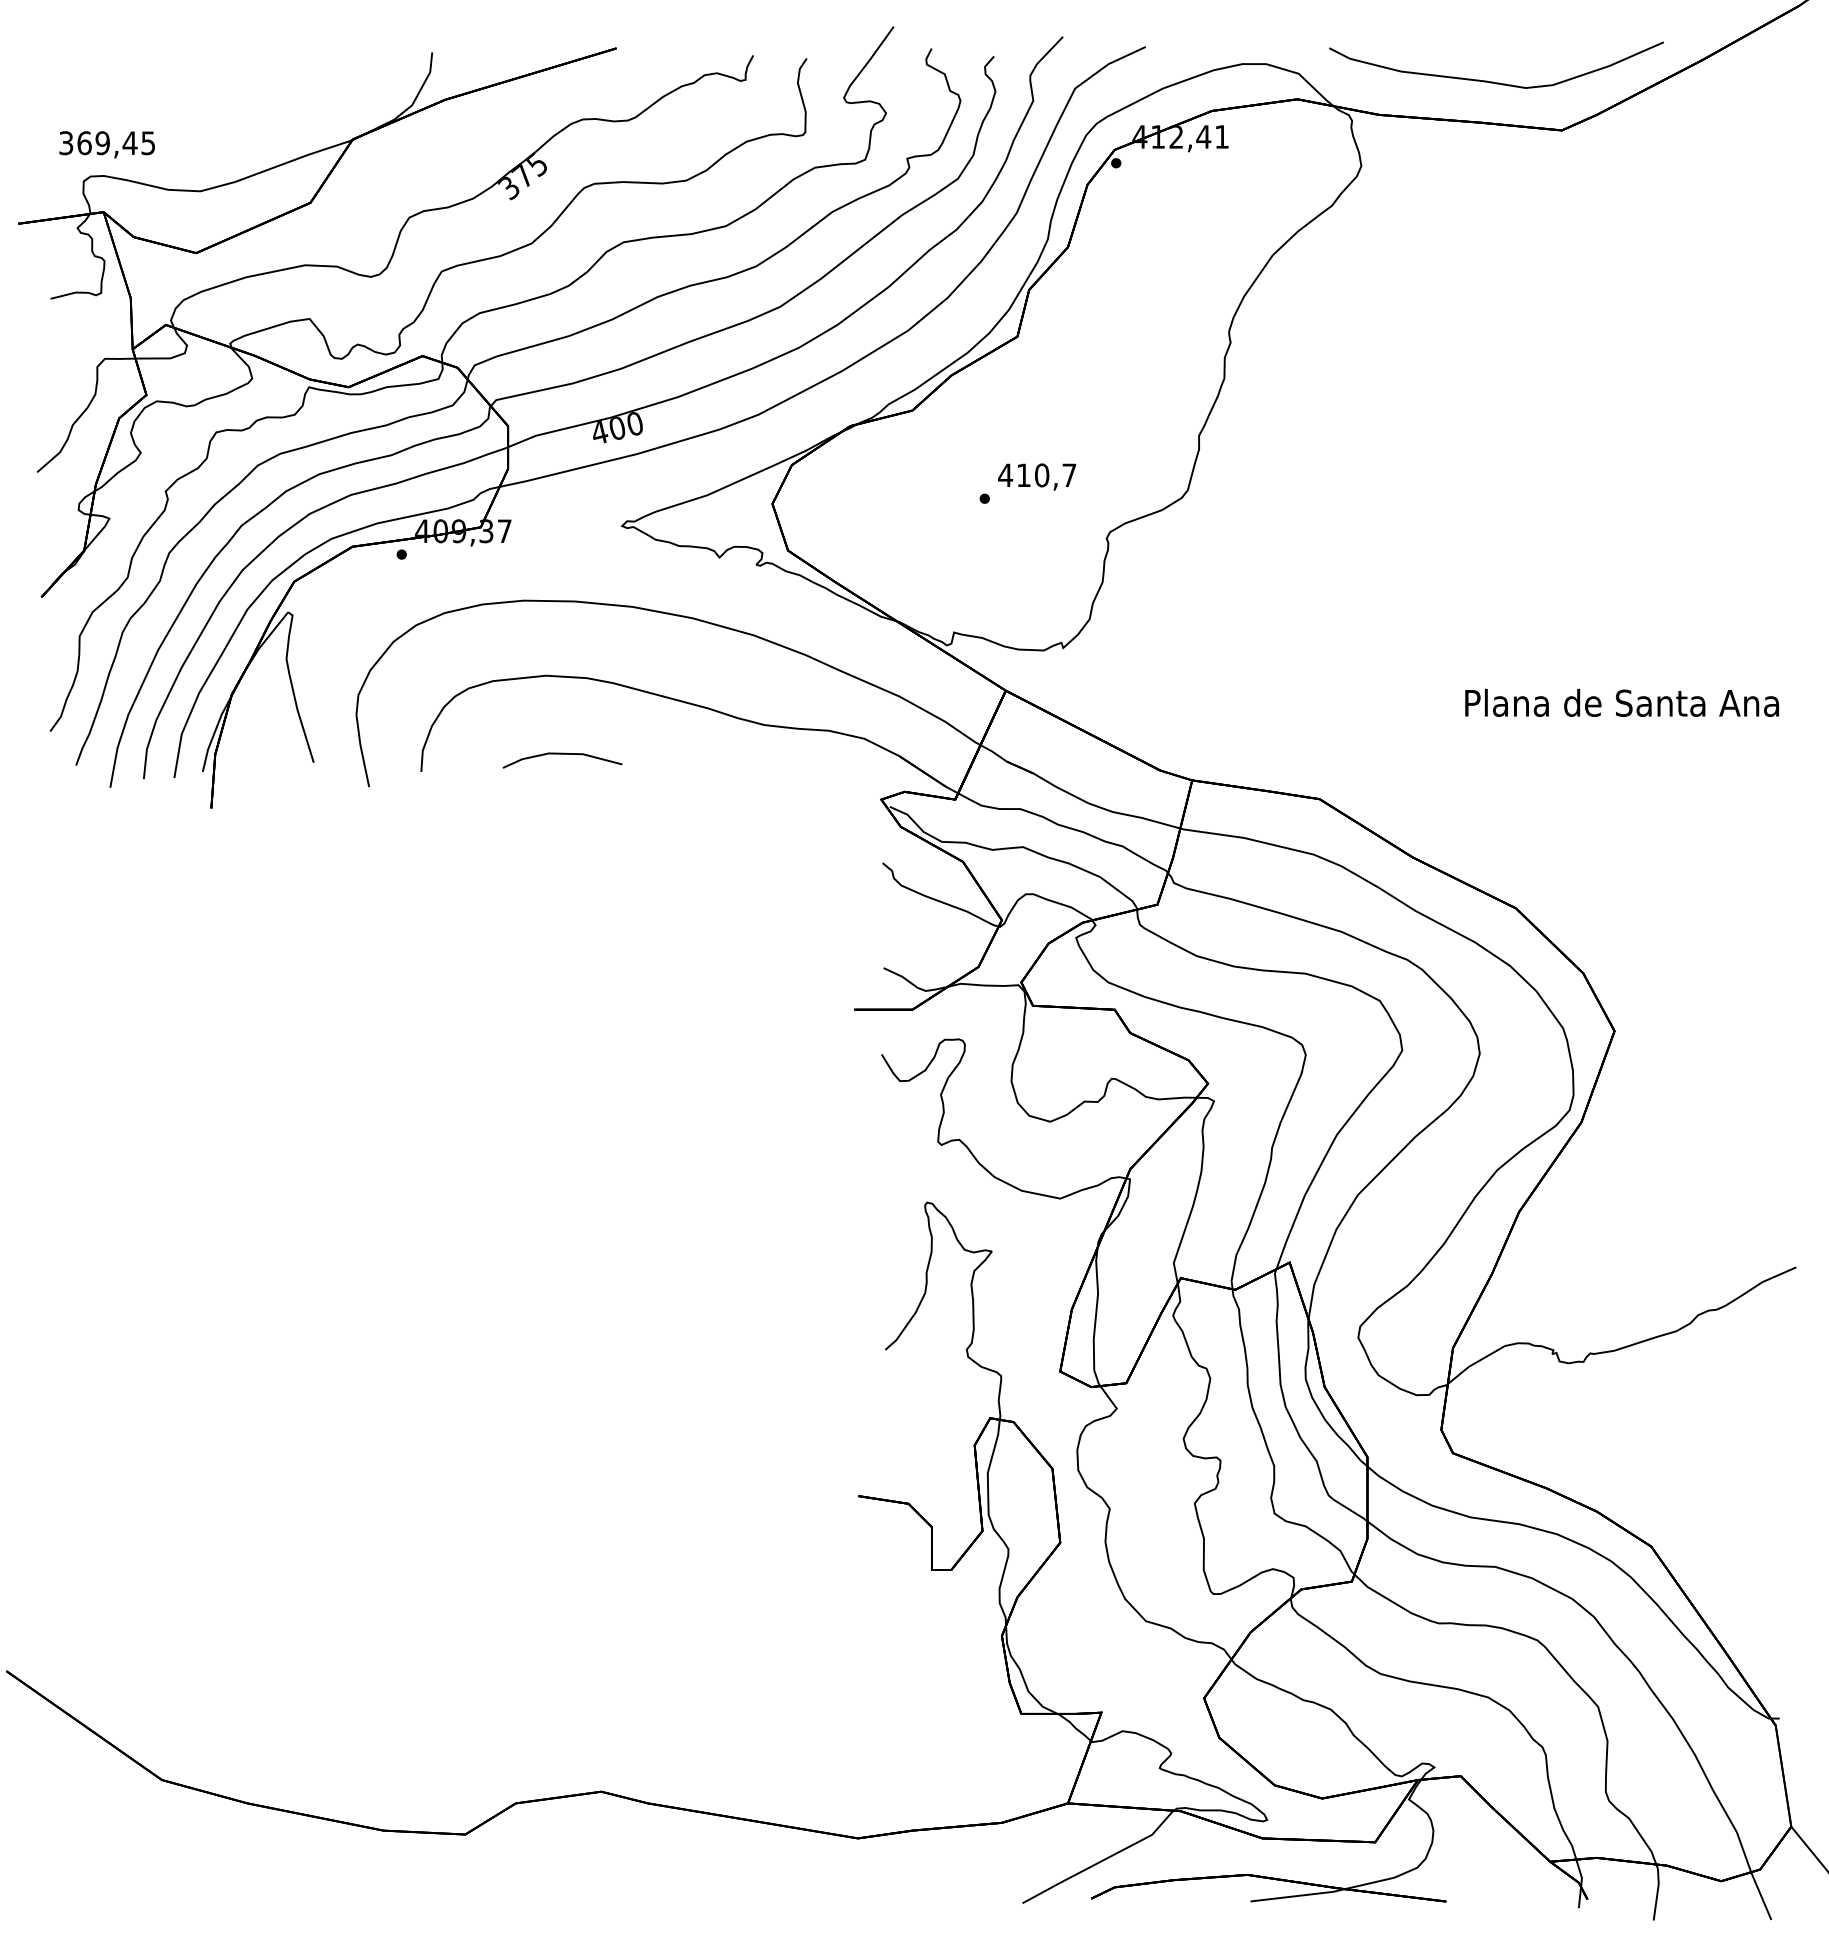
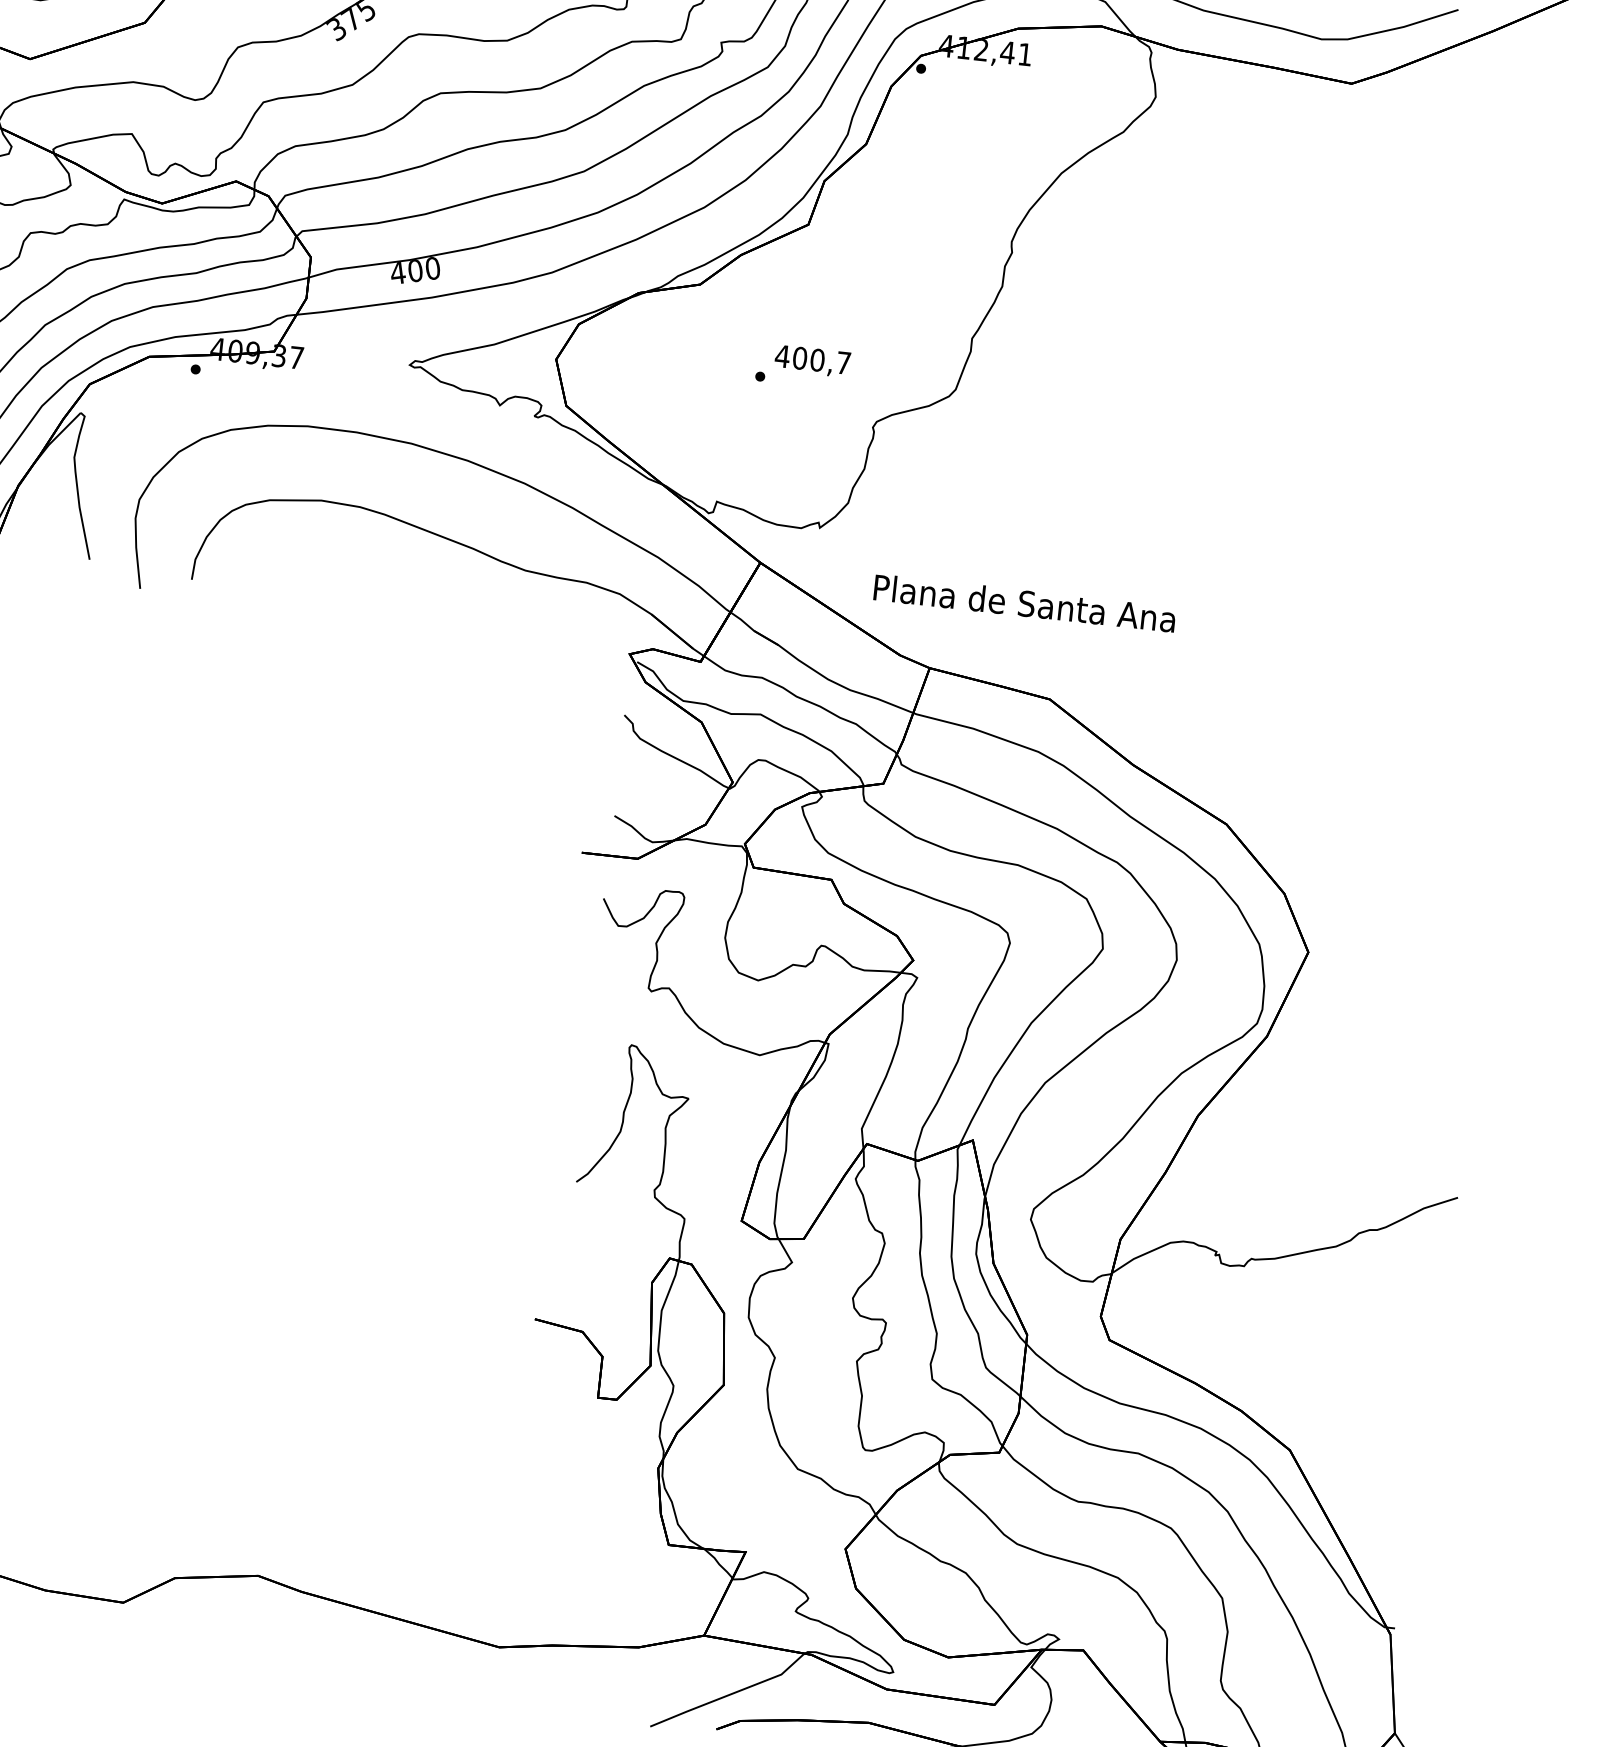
text: (1023, 475) -> (799, 358), 410,7 -> 400,7
text: (1621, 702) -> (1024, 602), moved
line: (562, 754) -> (328, 577), removed

